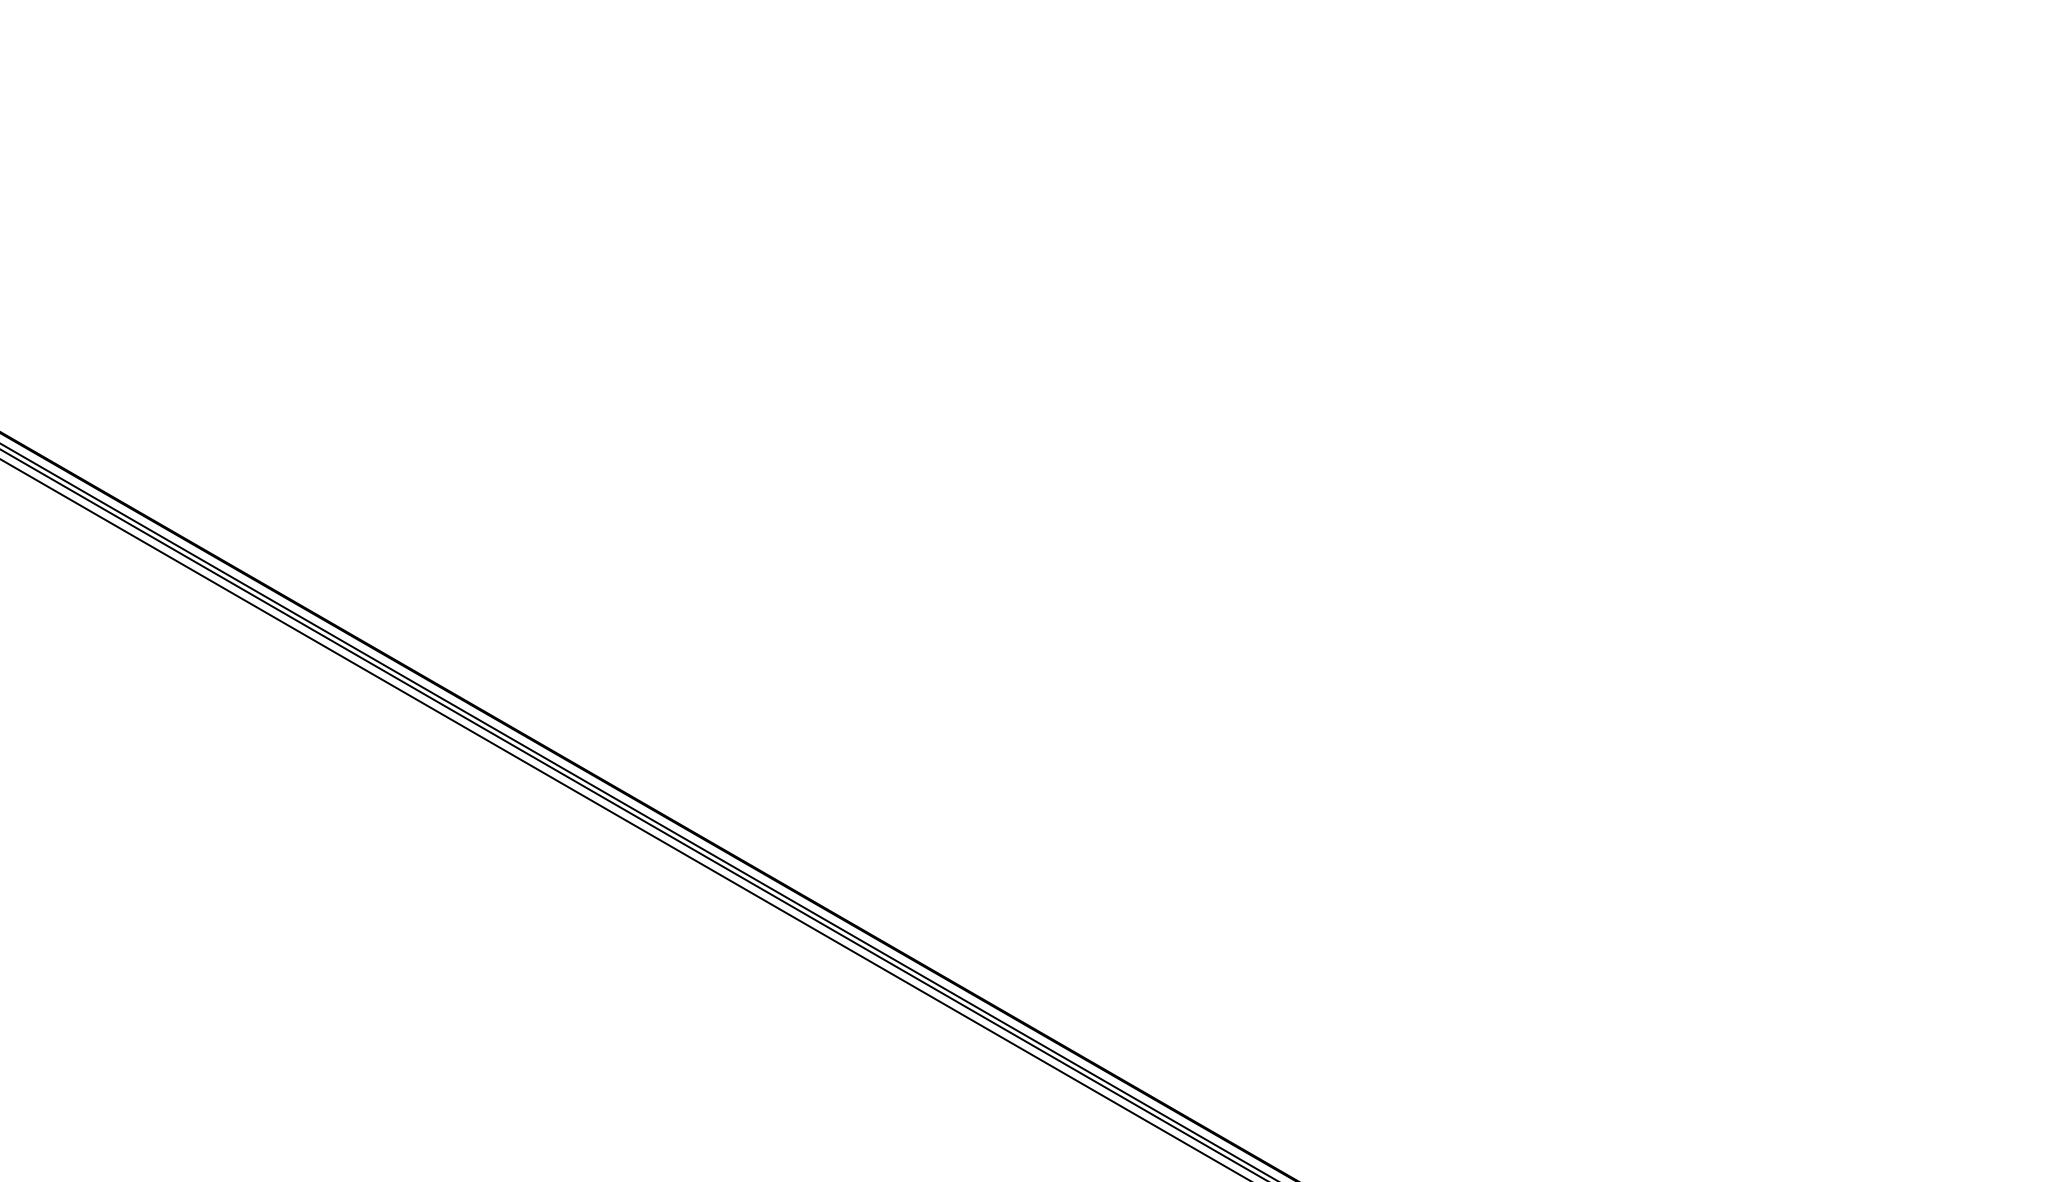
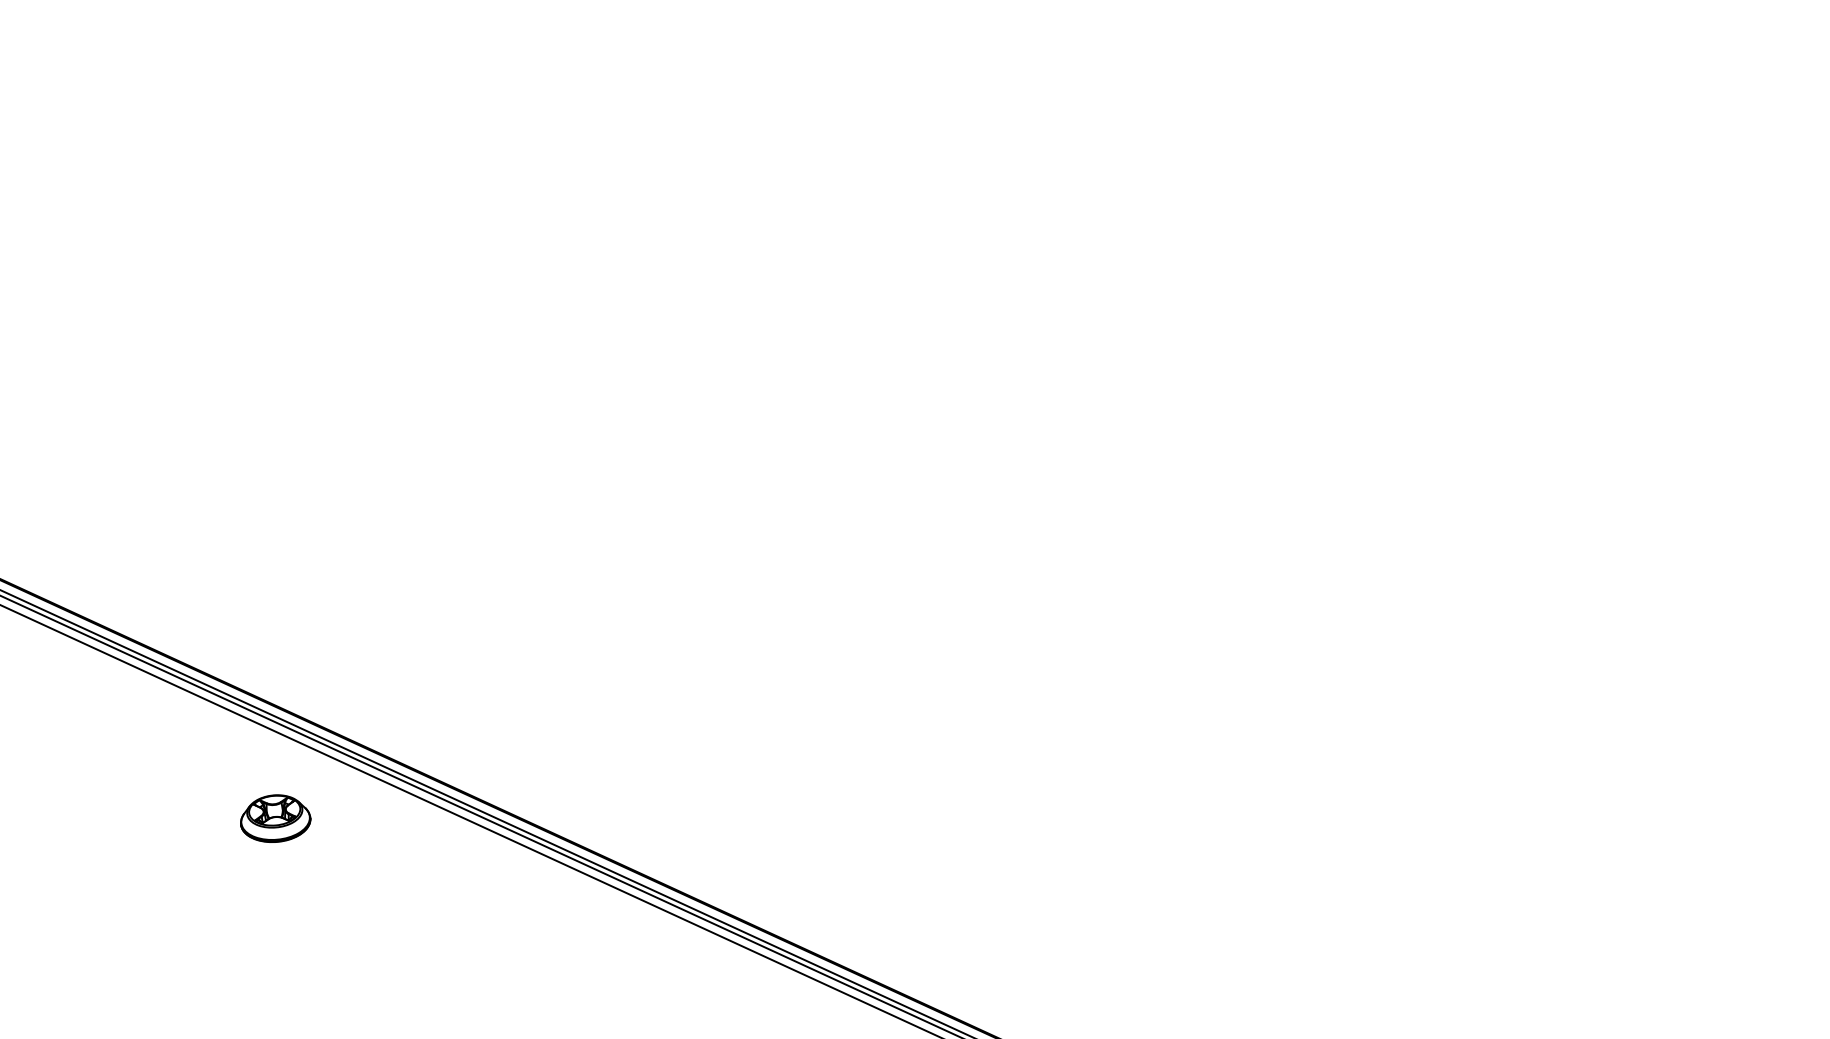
part: (615, 905) -> (275, 818), added

